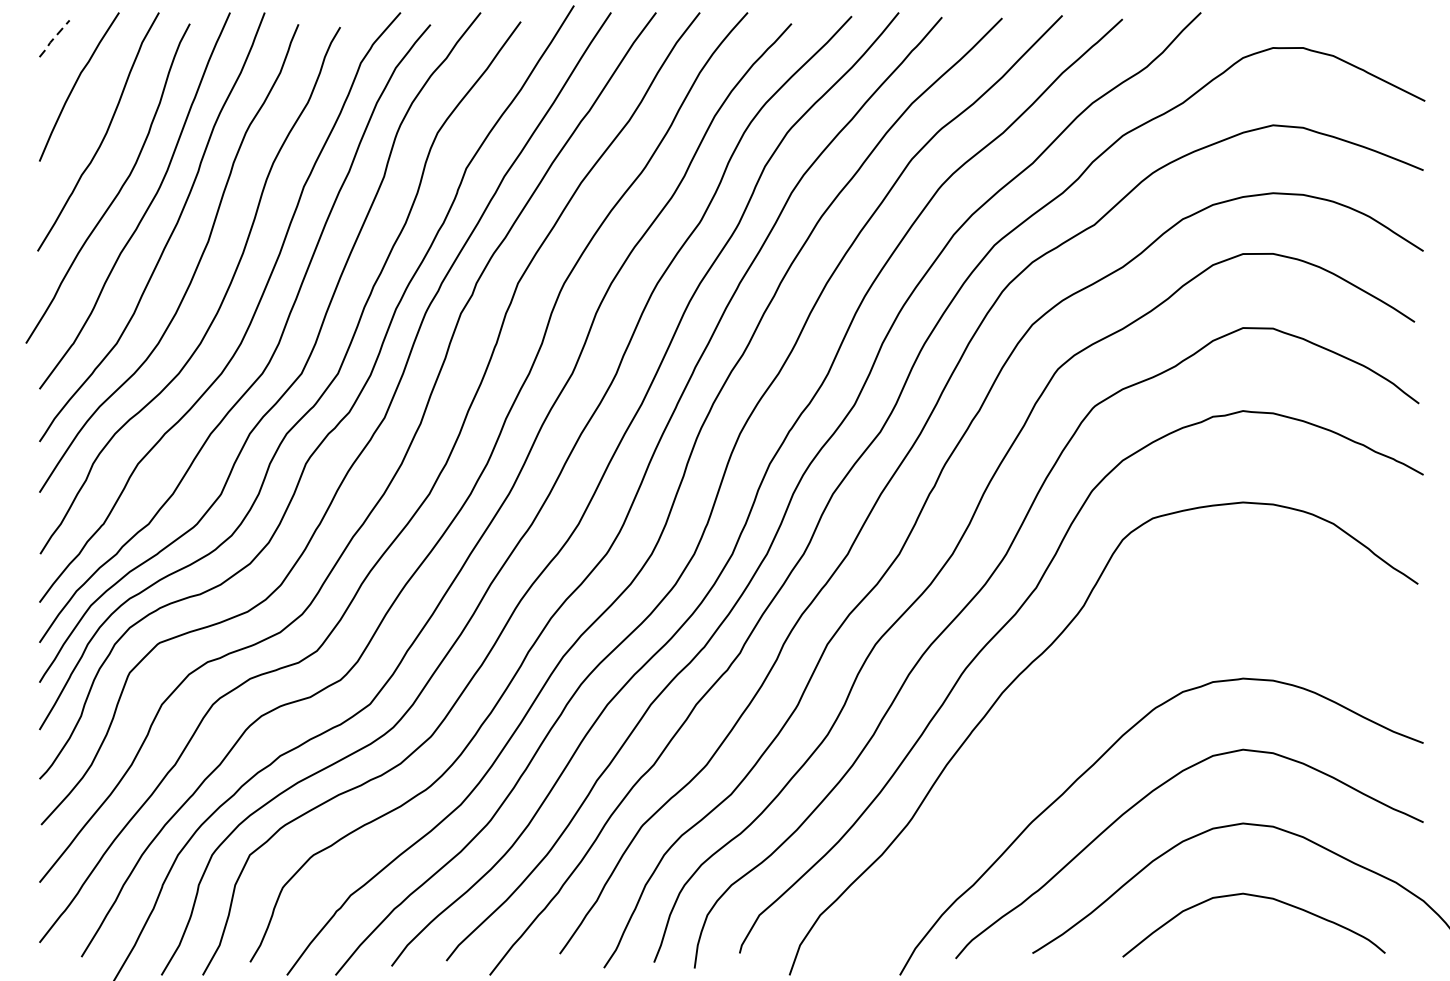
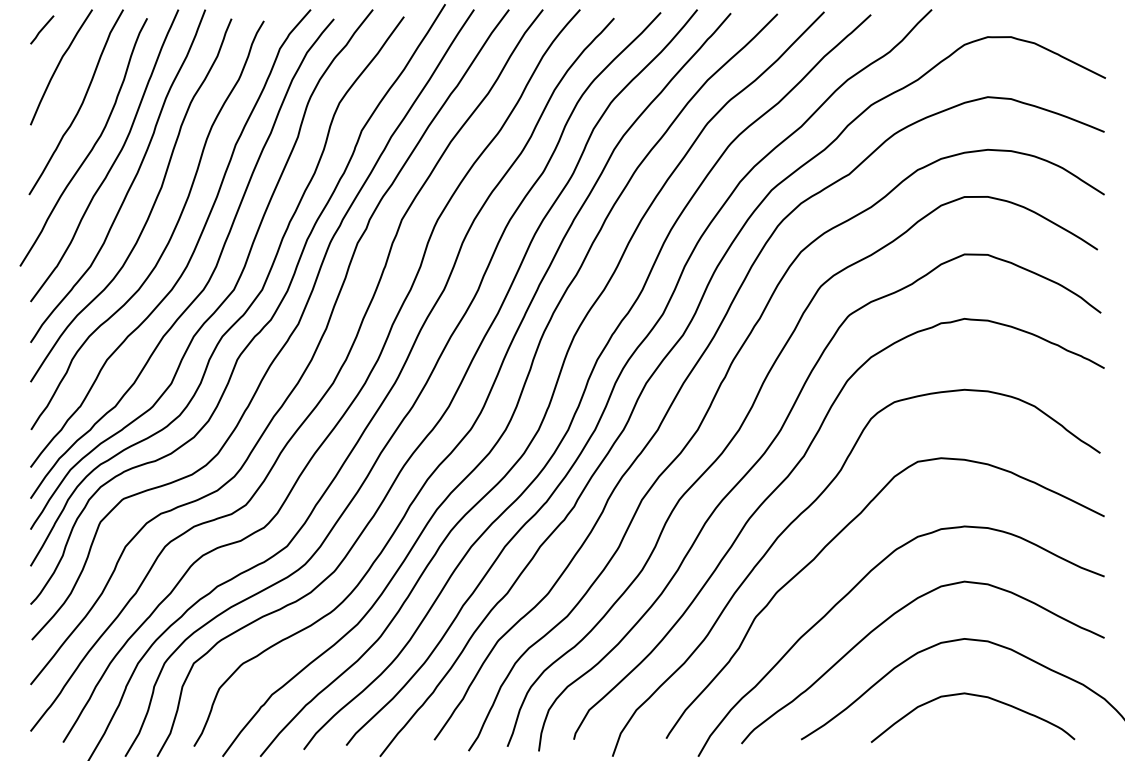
line: (53, 38) -> (41, 29), dashed -> solid
curve: (1070, 700) -> (830, 543), added

